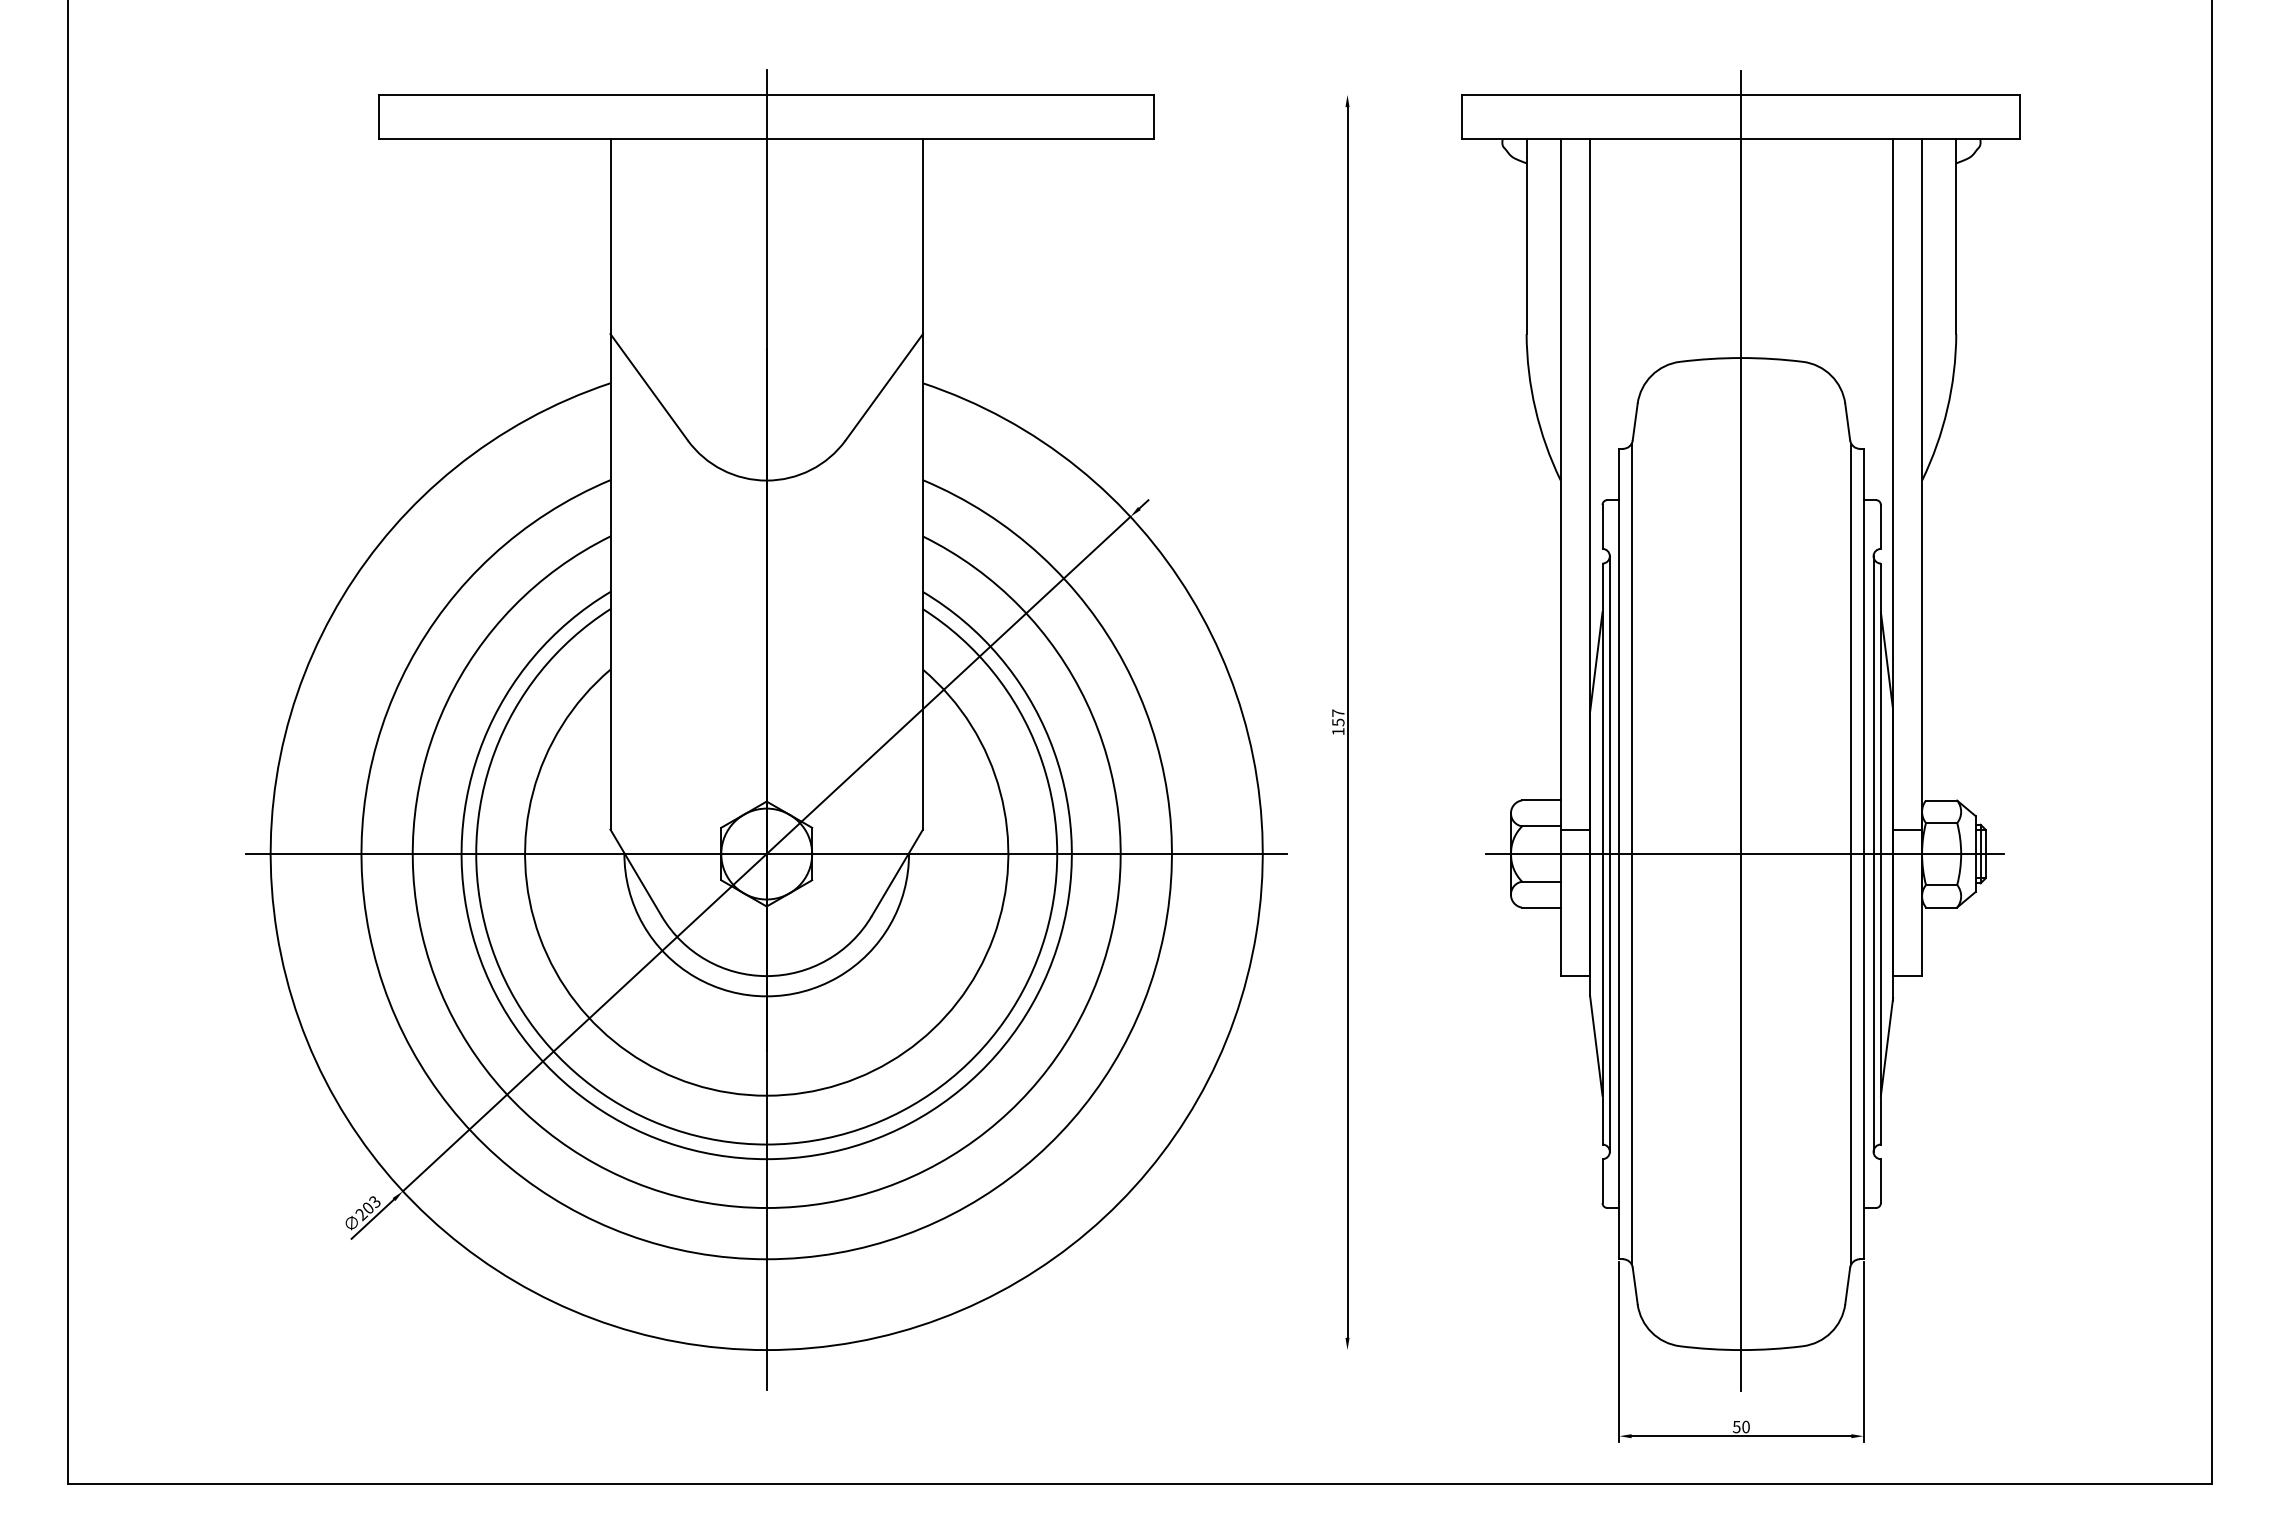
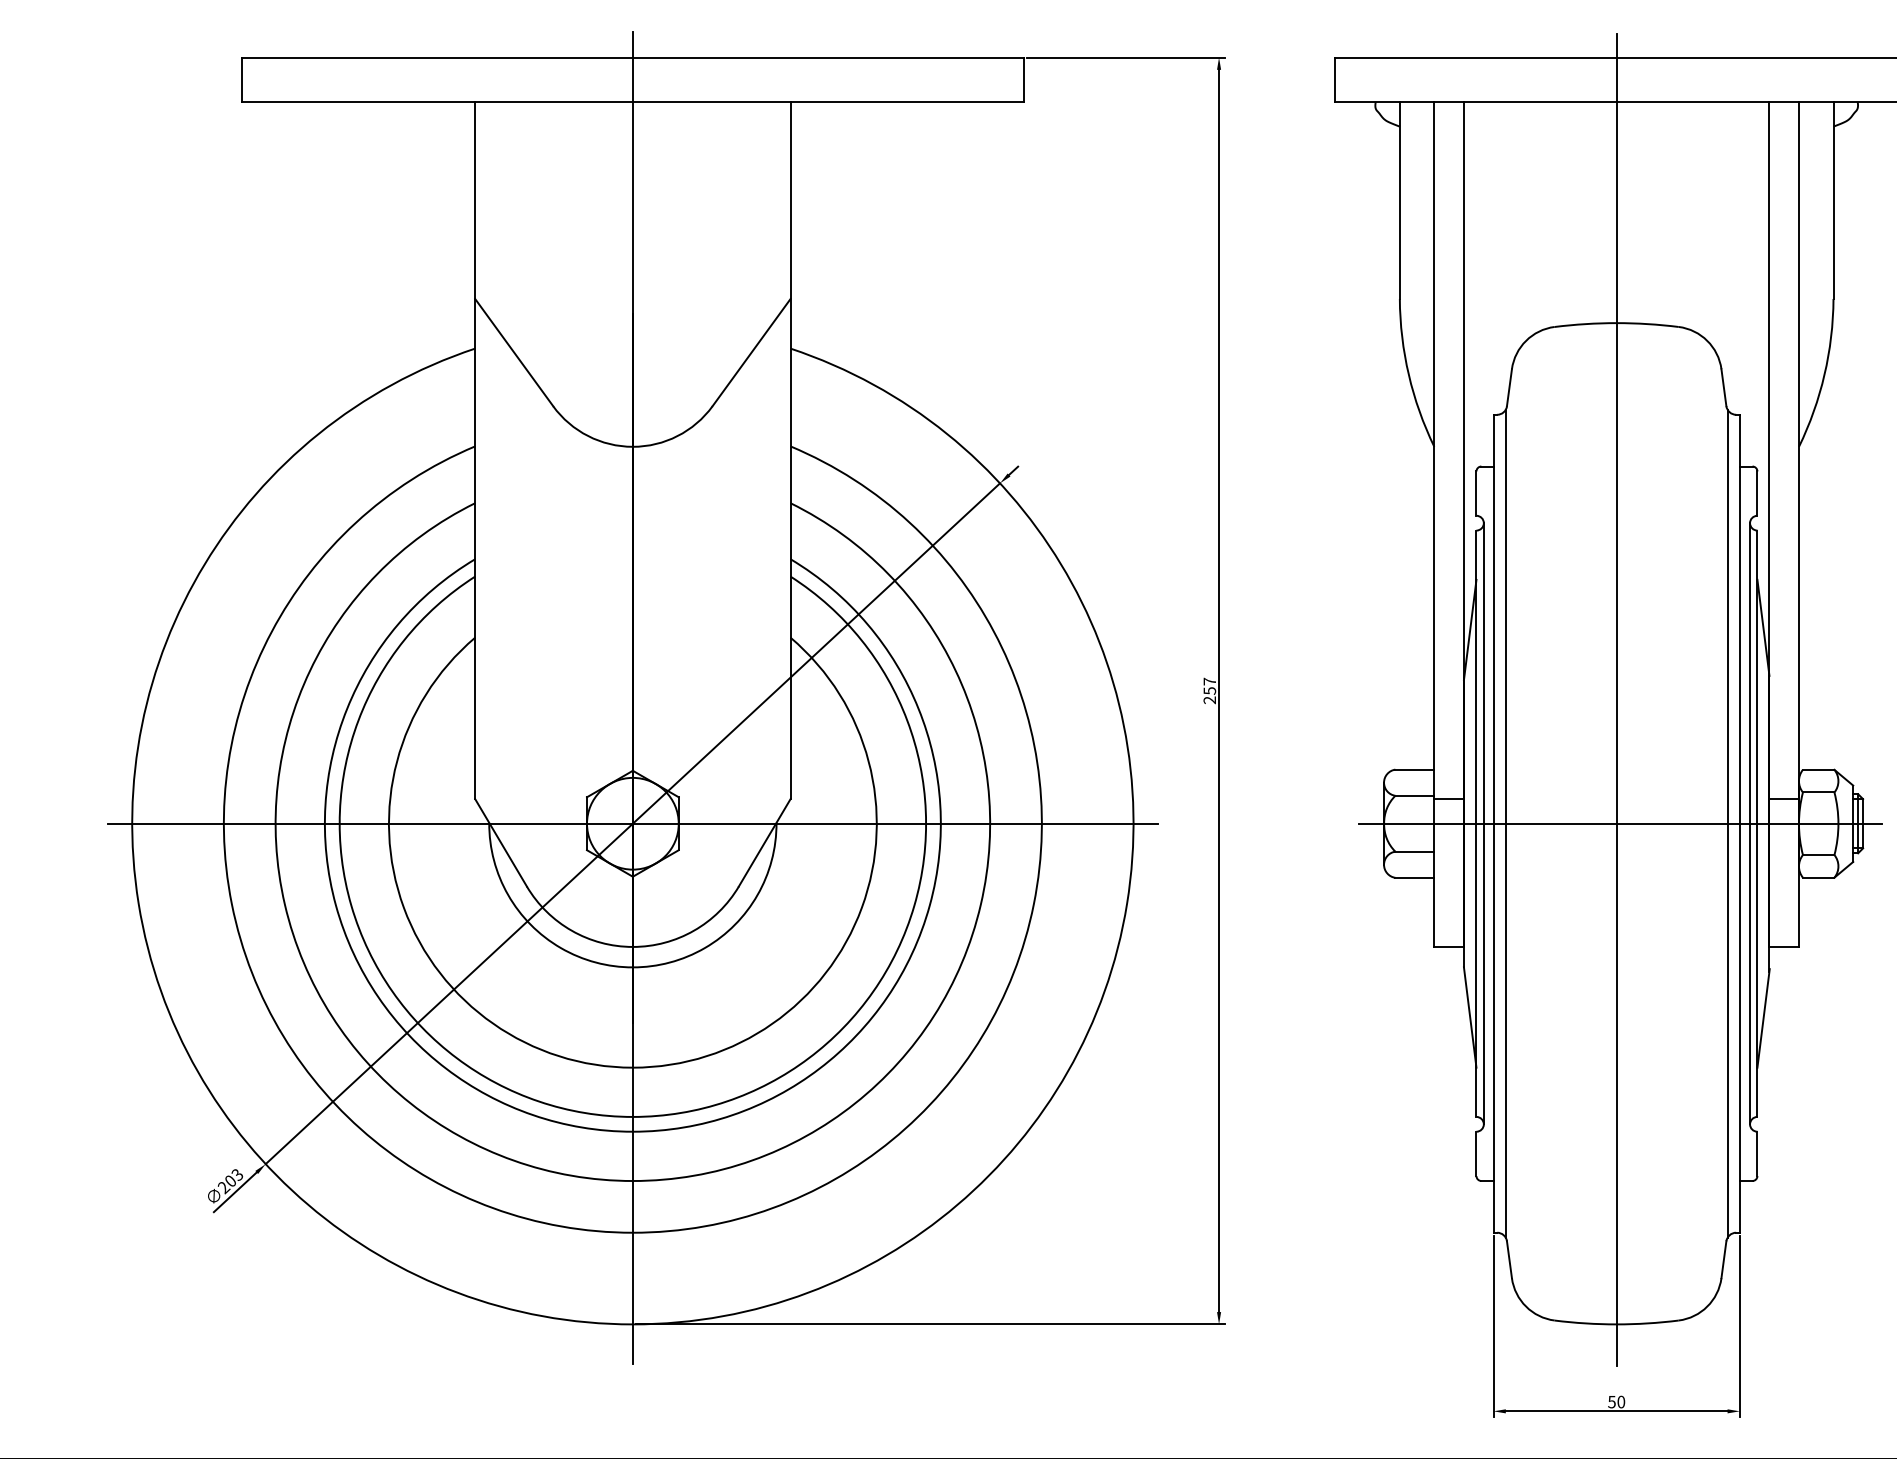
line: (1255, 94) -> (1126, 57), added
text: (1338, 731) -> (1209, 700), 157 -> 257
line: (1061, 1350) -> (930, 1324), added

